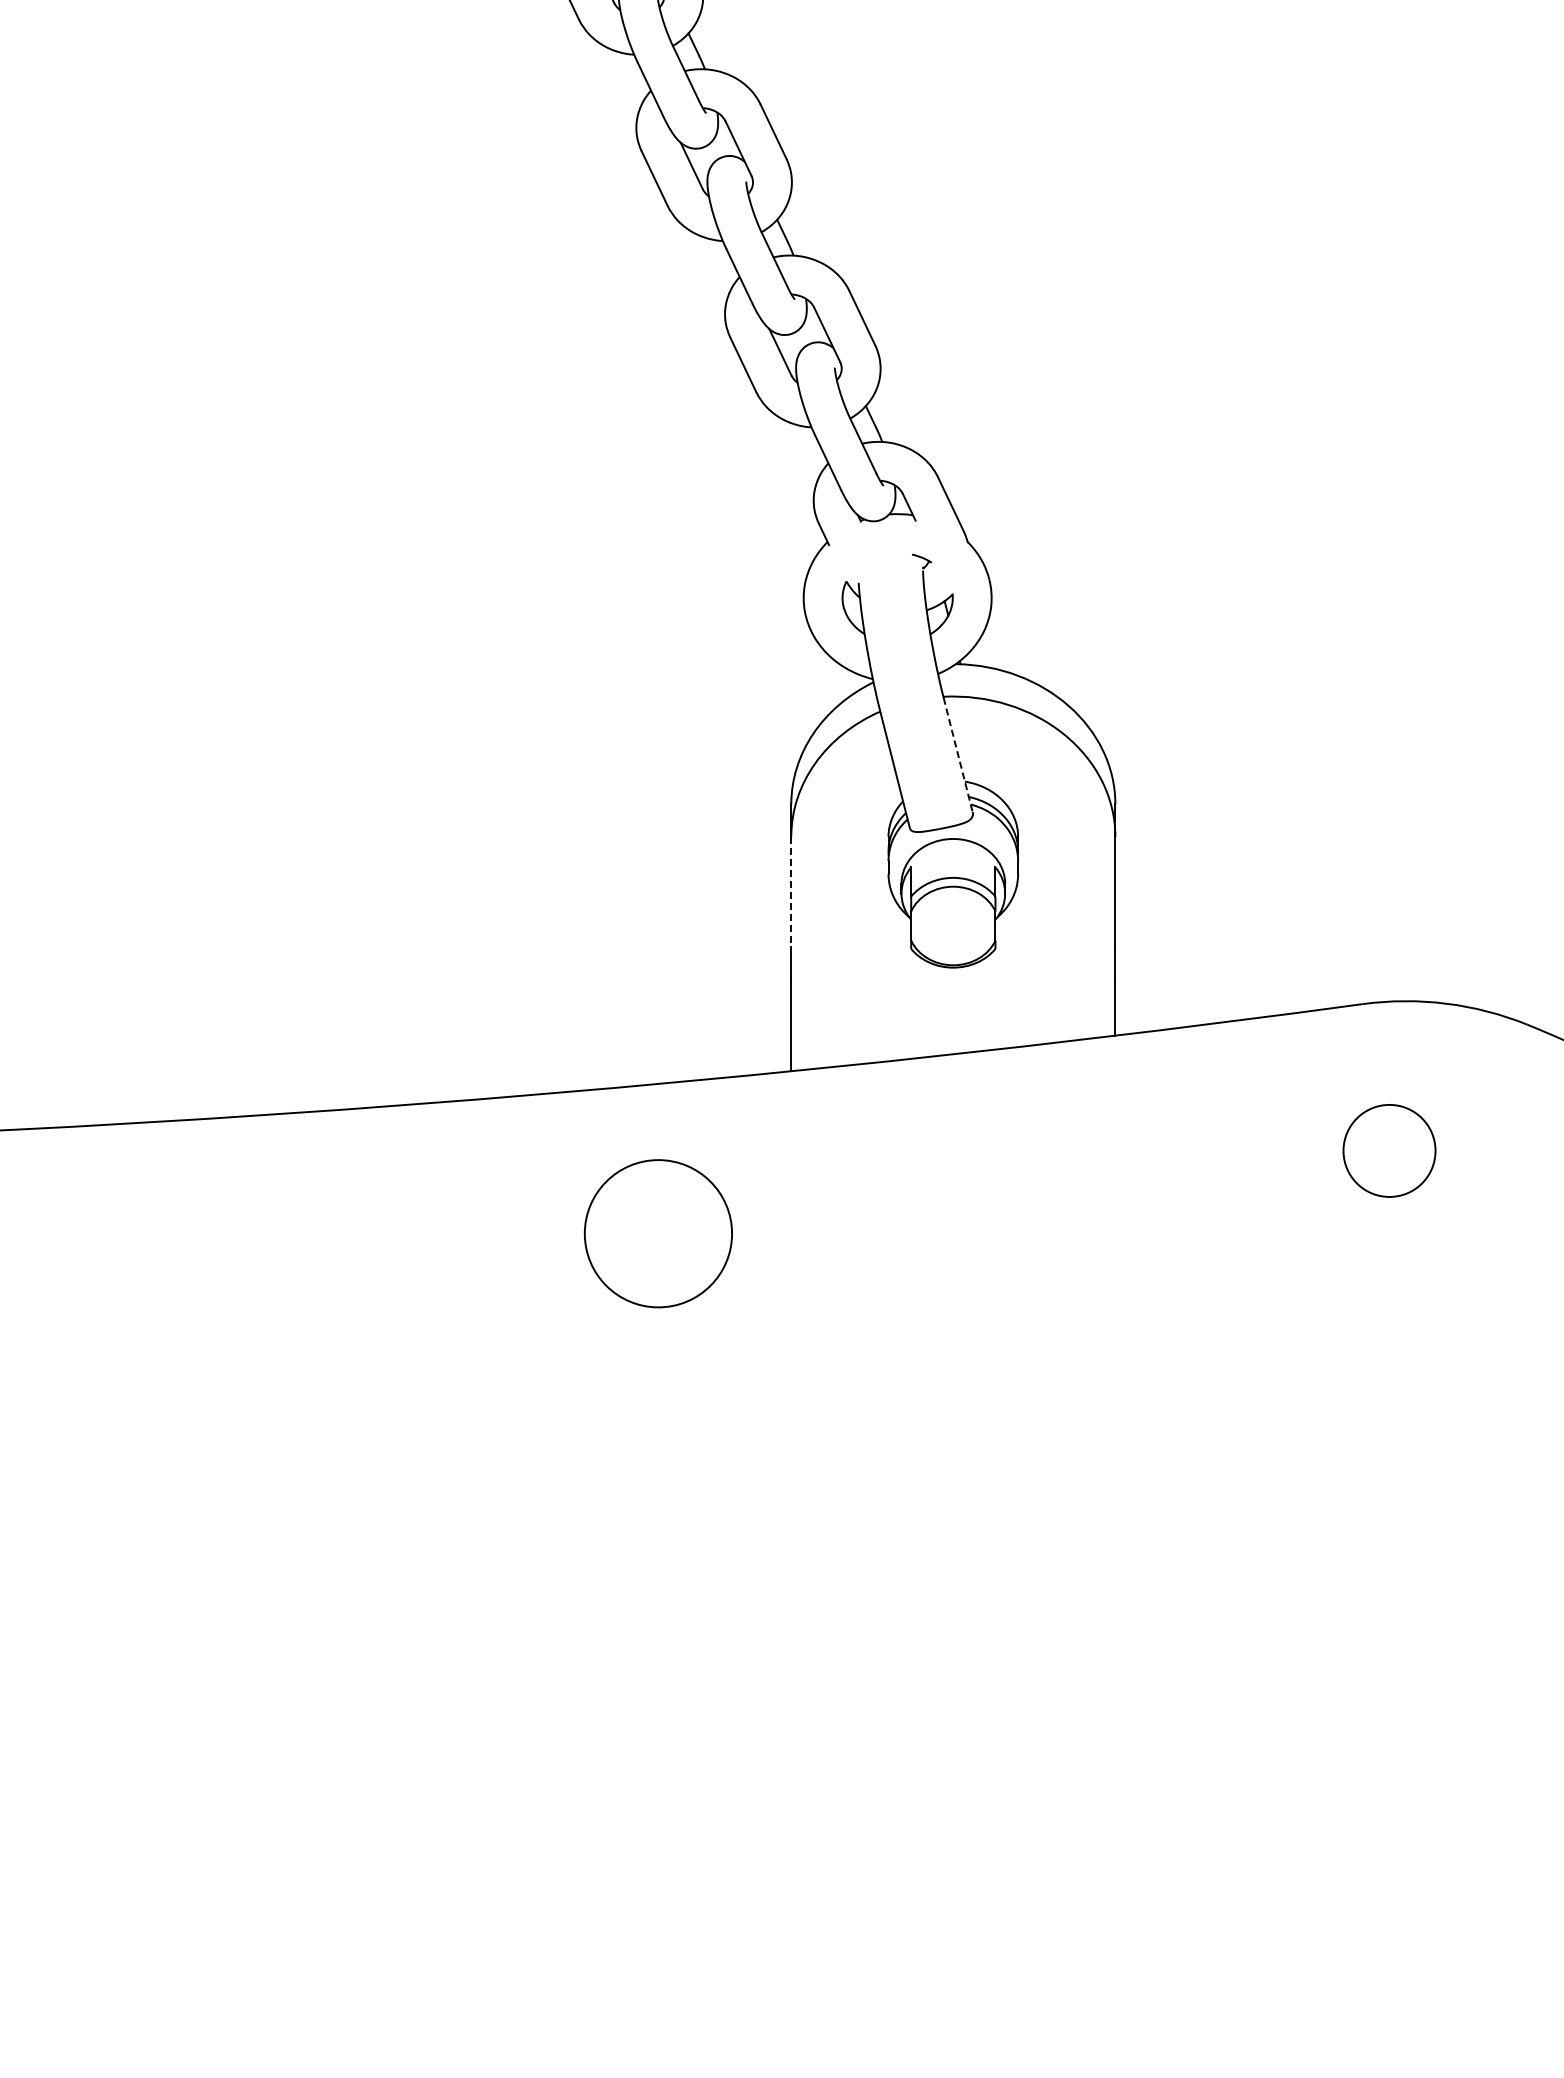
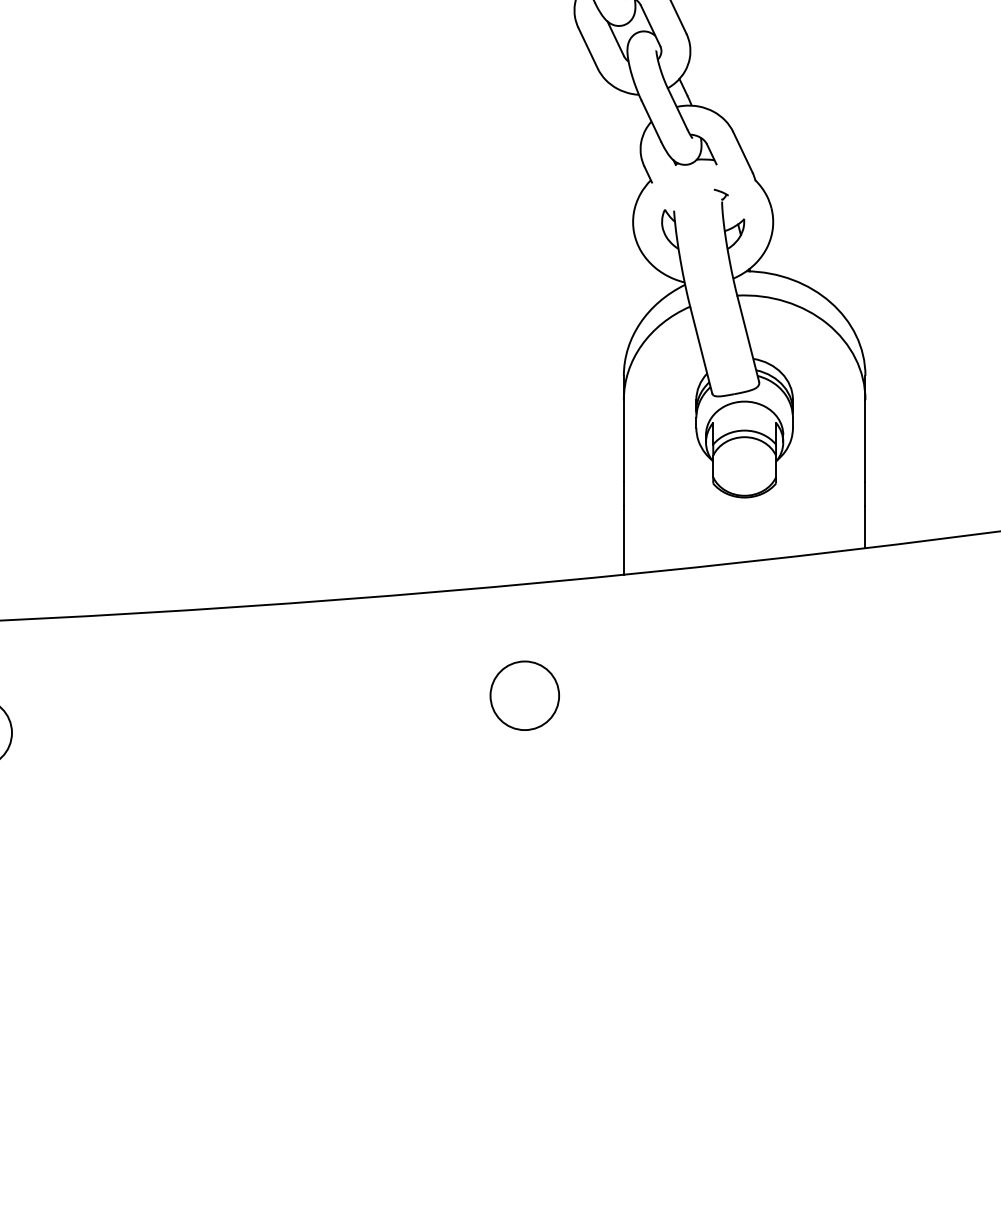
line: (958, 754) -> (748, 338), dashed -> solid
line: (791, 892) -> (624, 441), dashed -> solid
circle: (658, 1233) -> (524, 695), size x0.62

